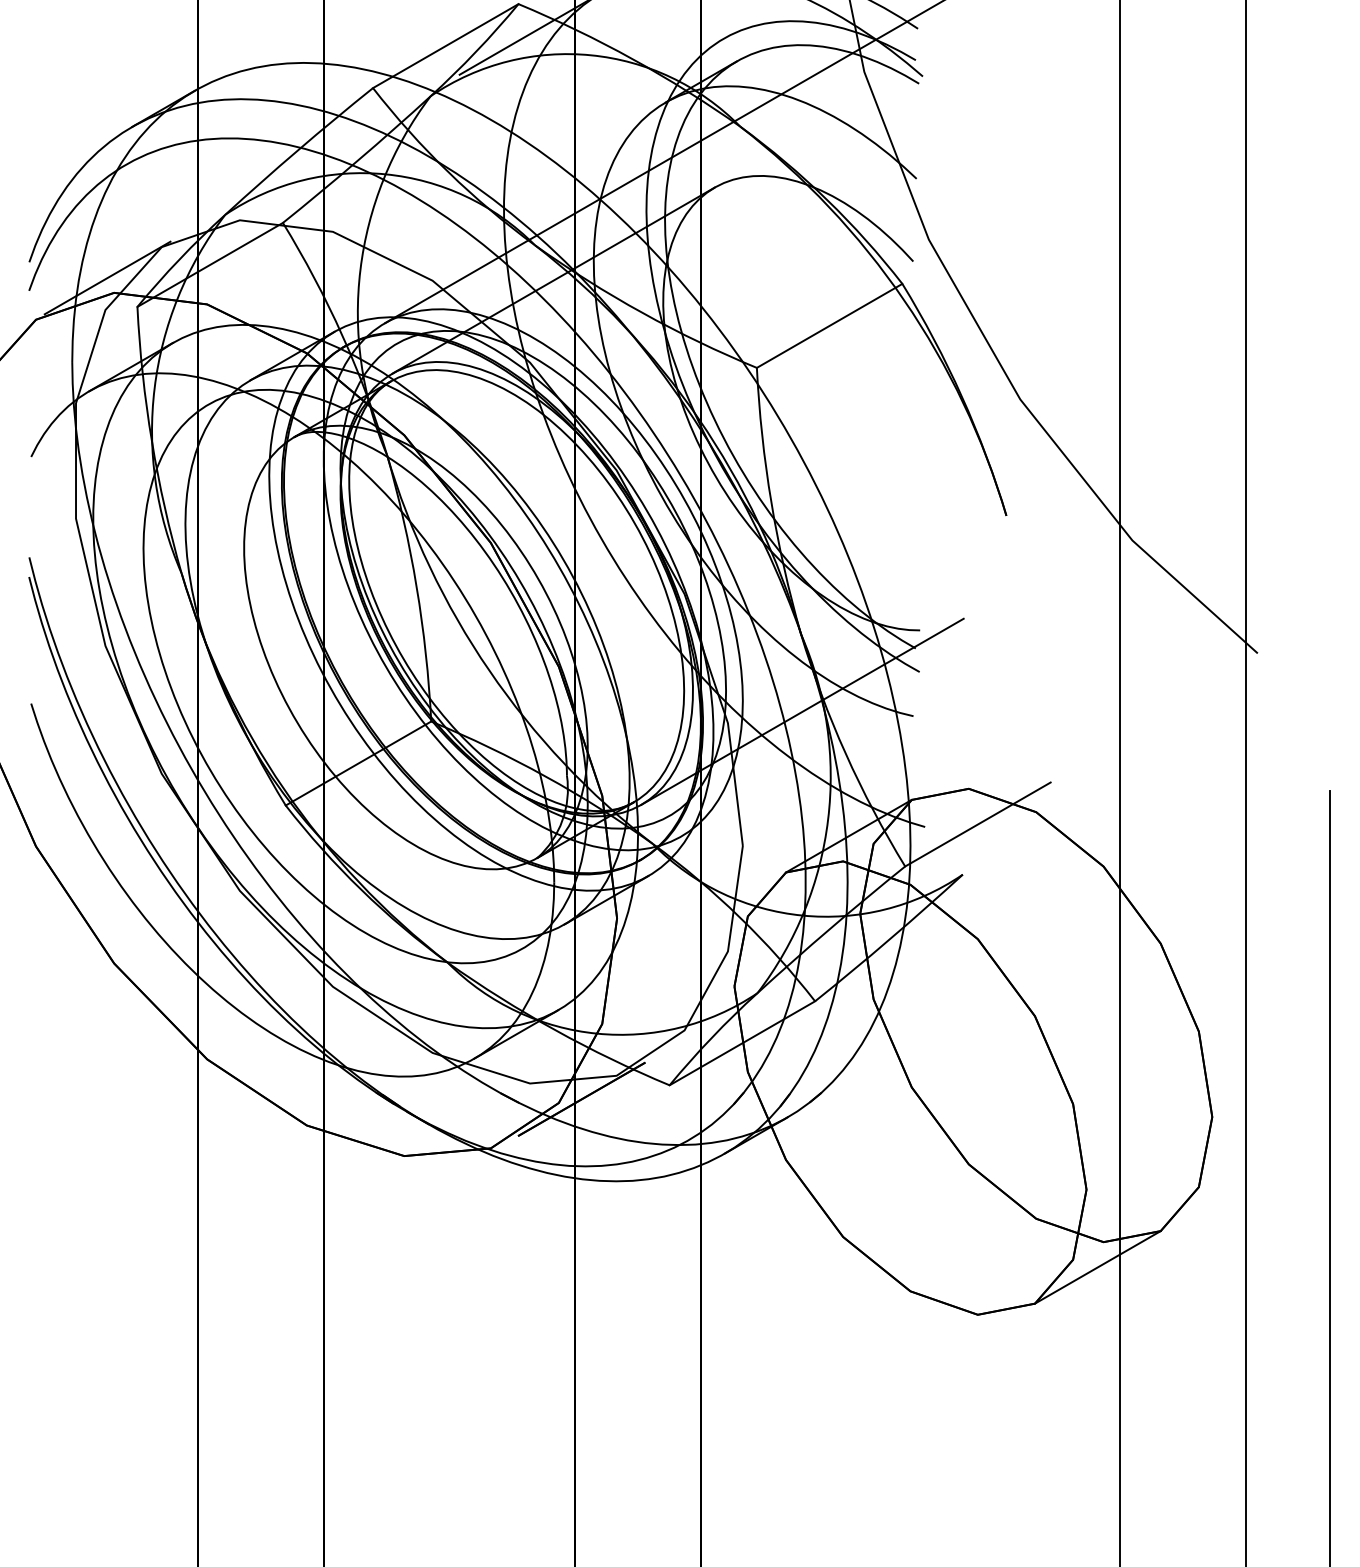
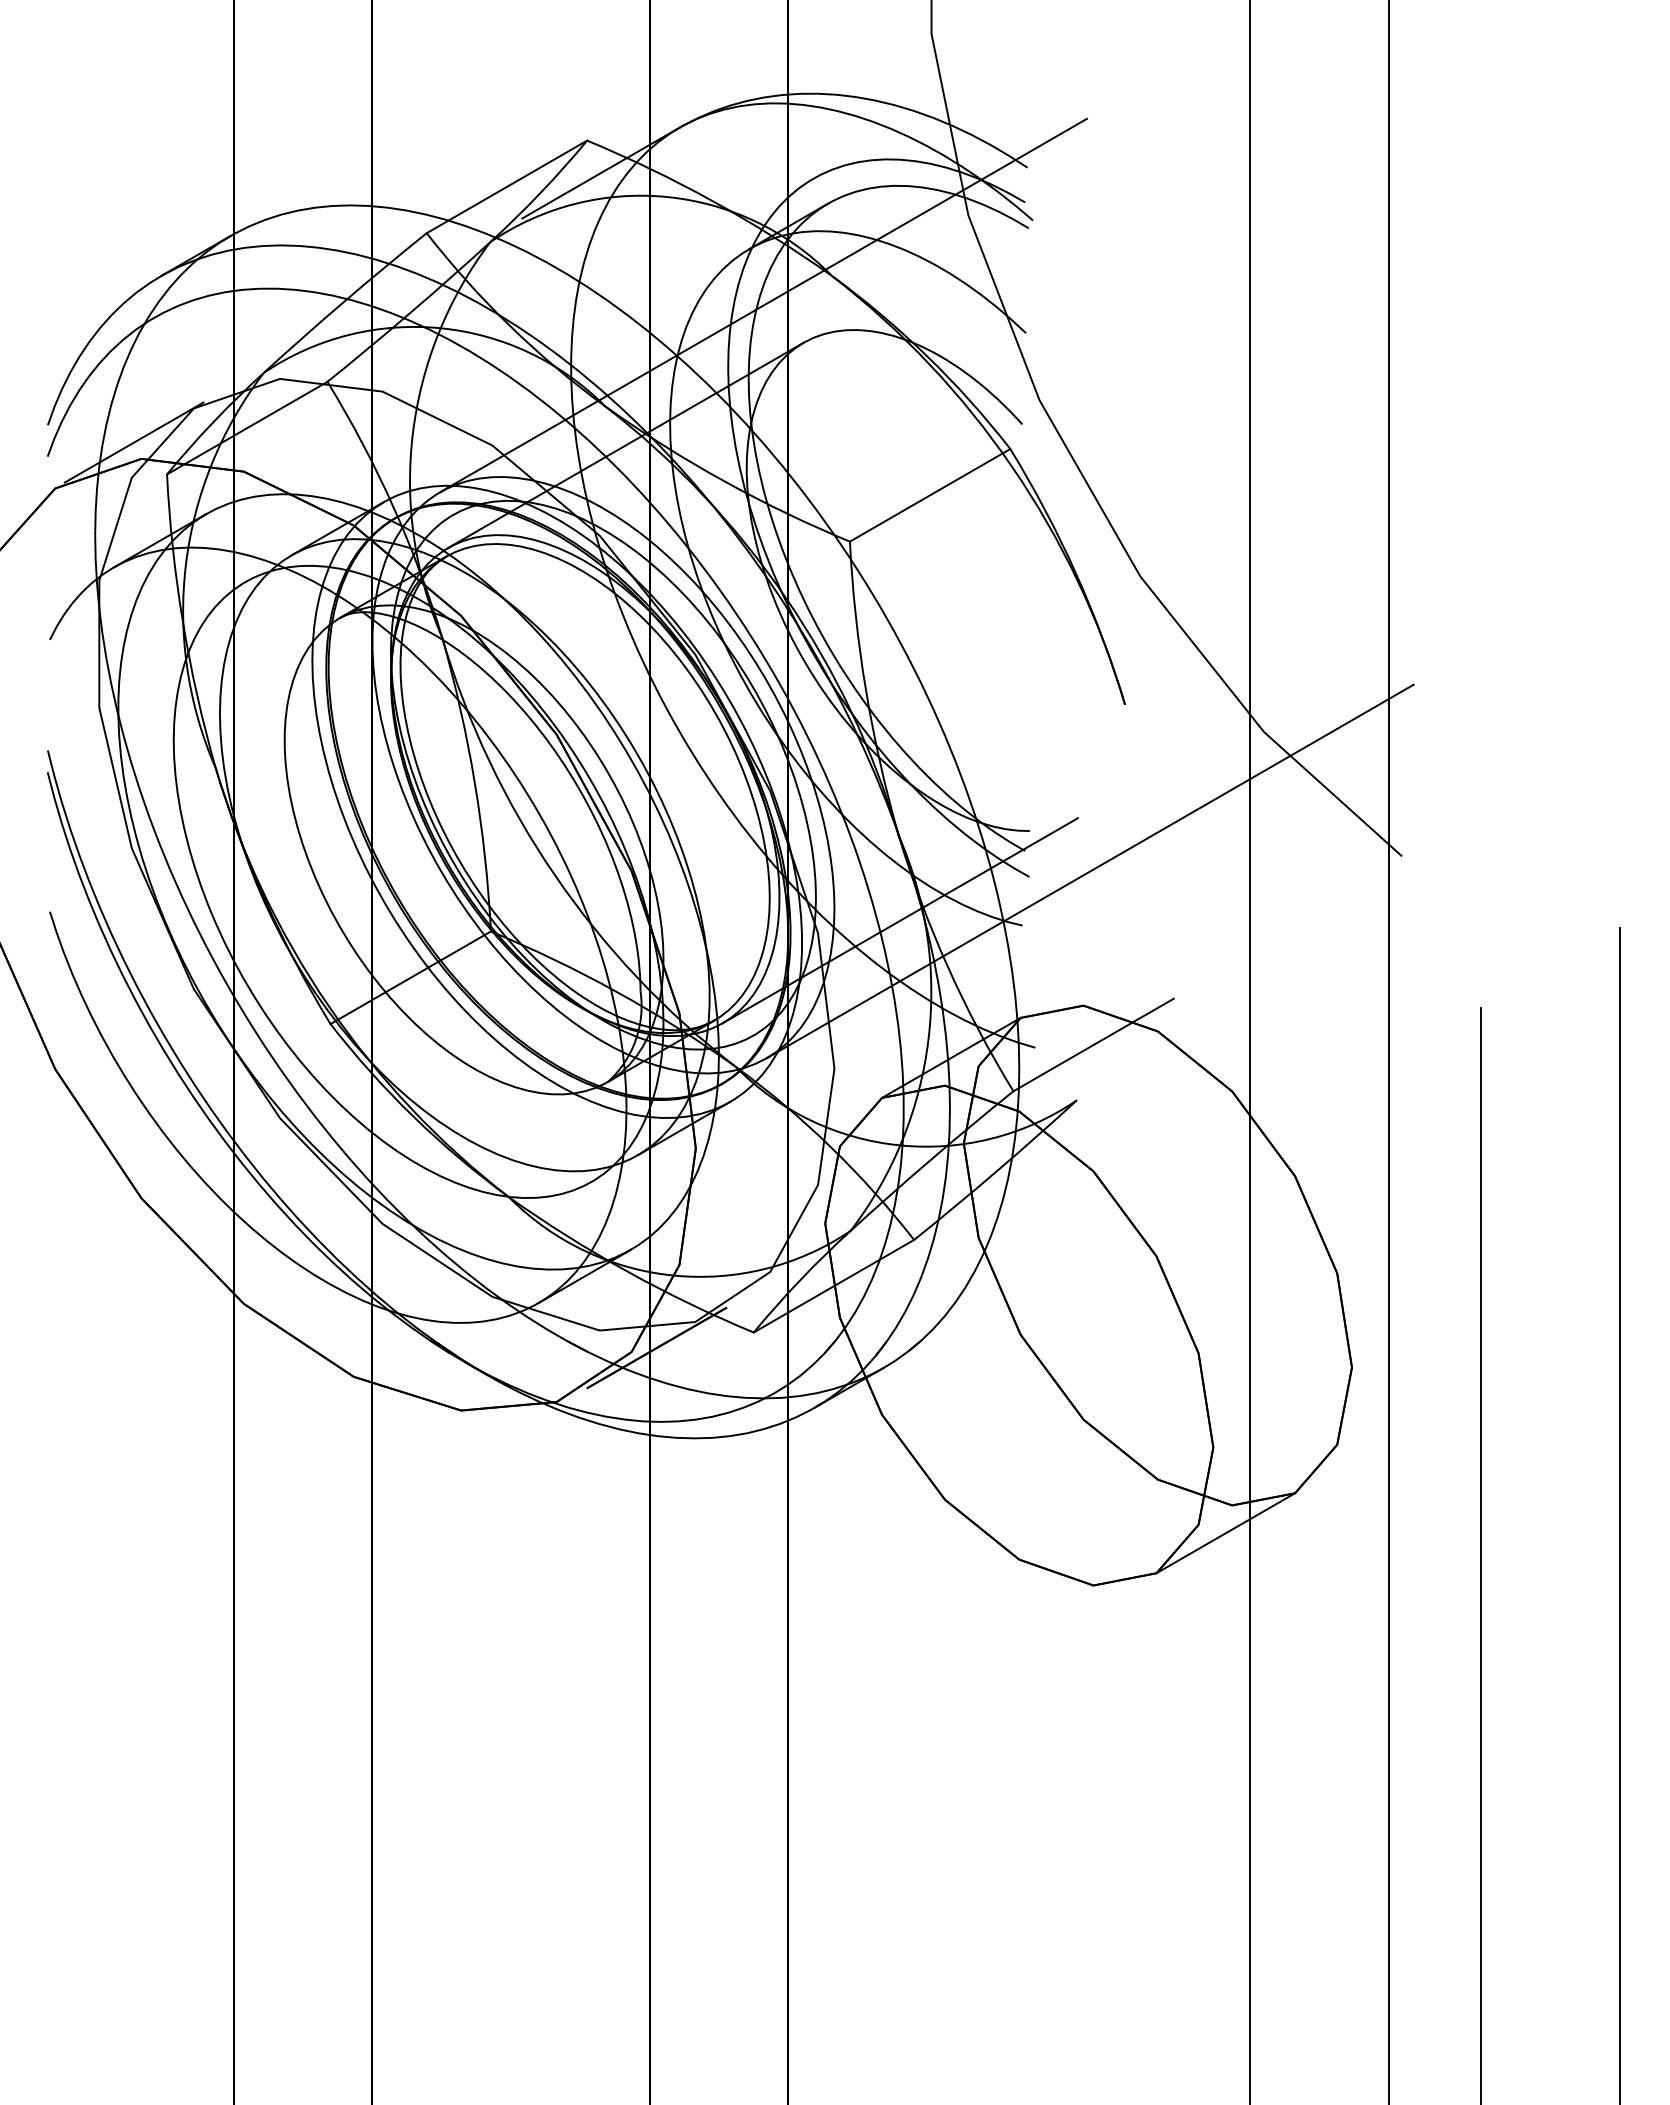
line: (974, 667) -> (1089, 871), added

